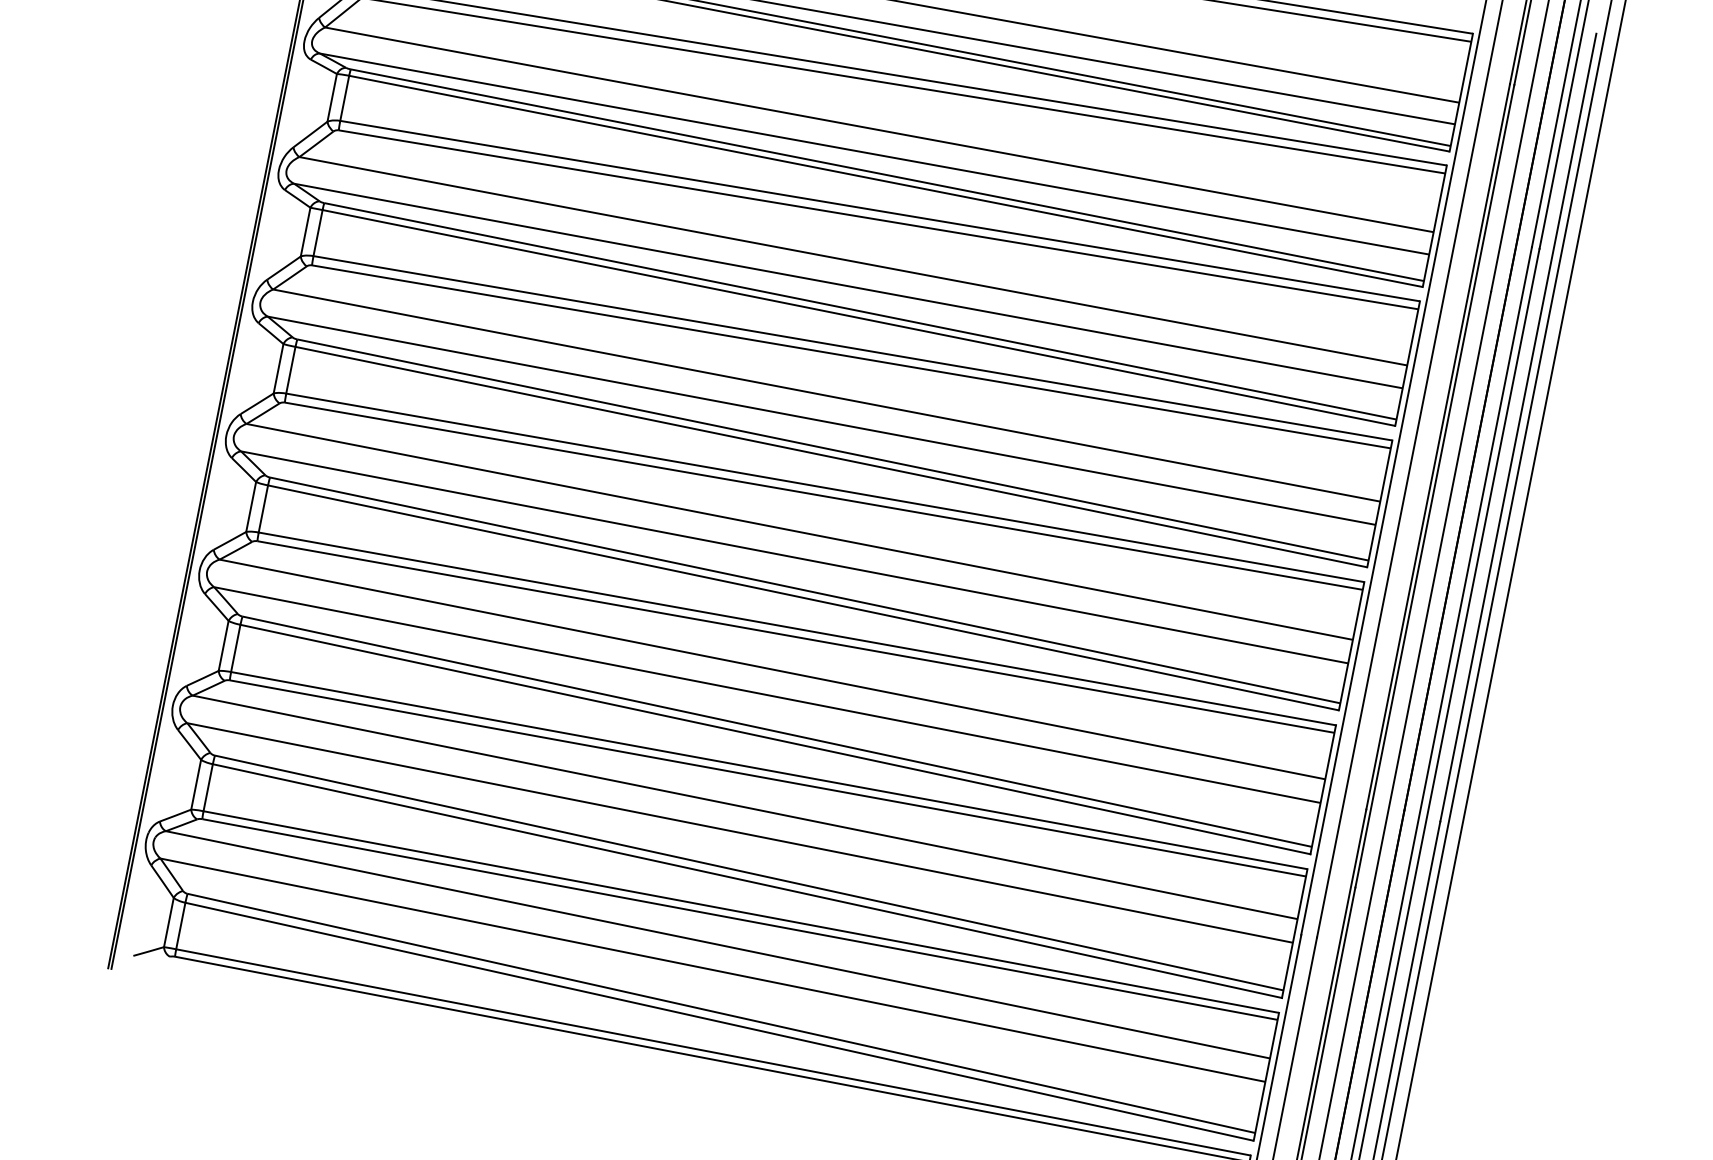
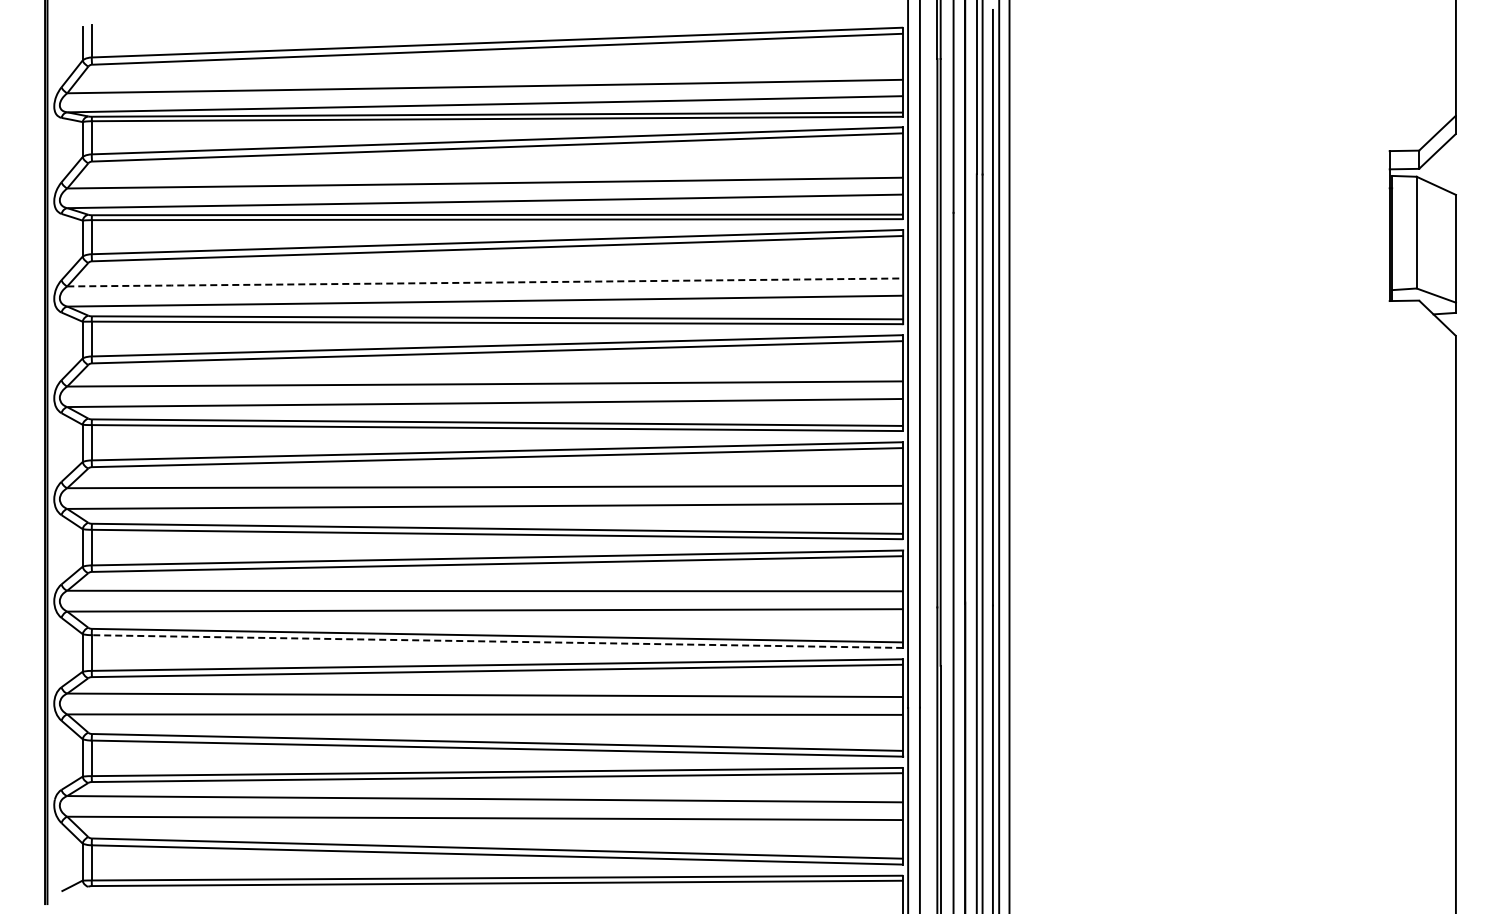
arc: (853, 261) -> (485, 282), solid -> dashed
line: (775, 739) -> (497, 641), solid -> dashed

